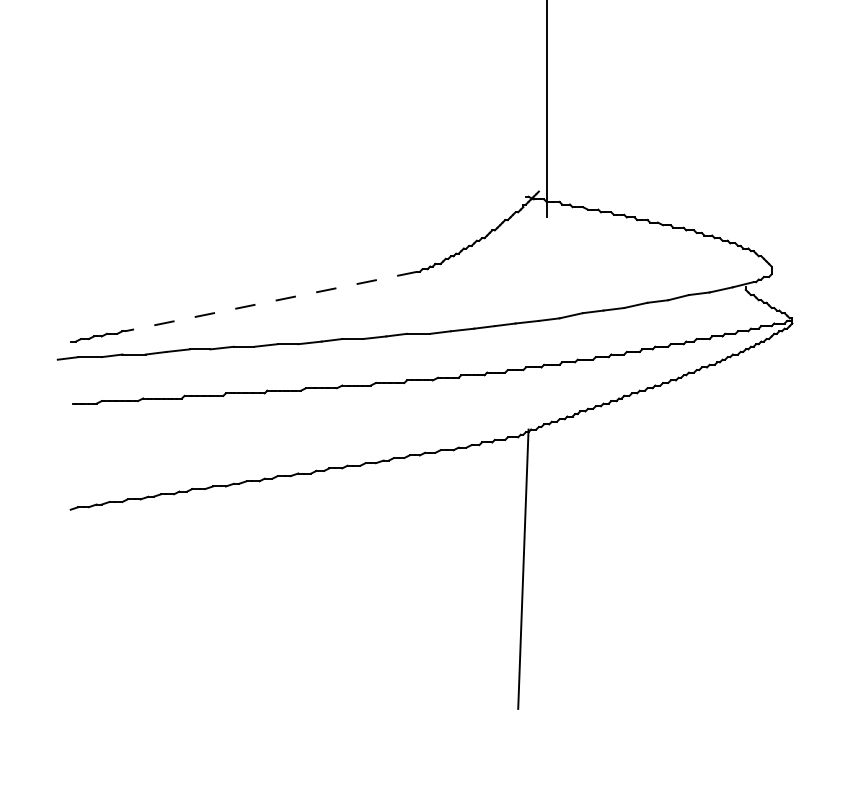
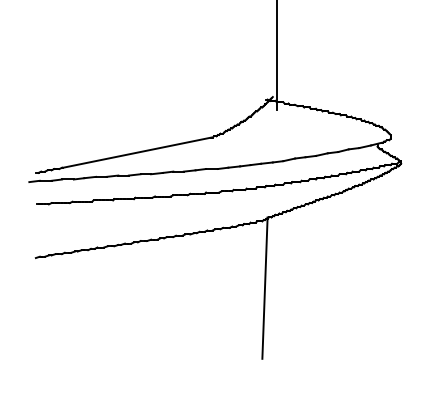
line: (269, 301) -> (136, 152), dashed -> solid

